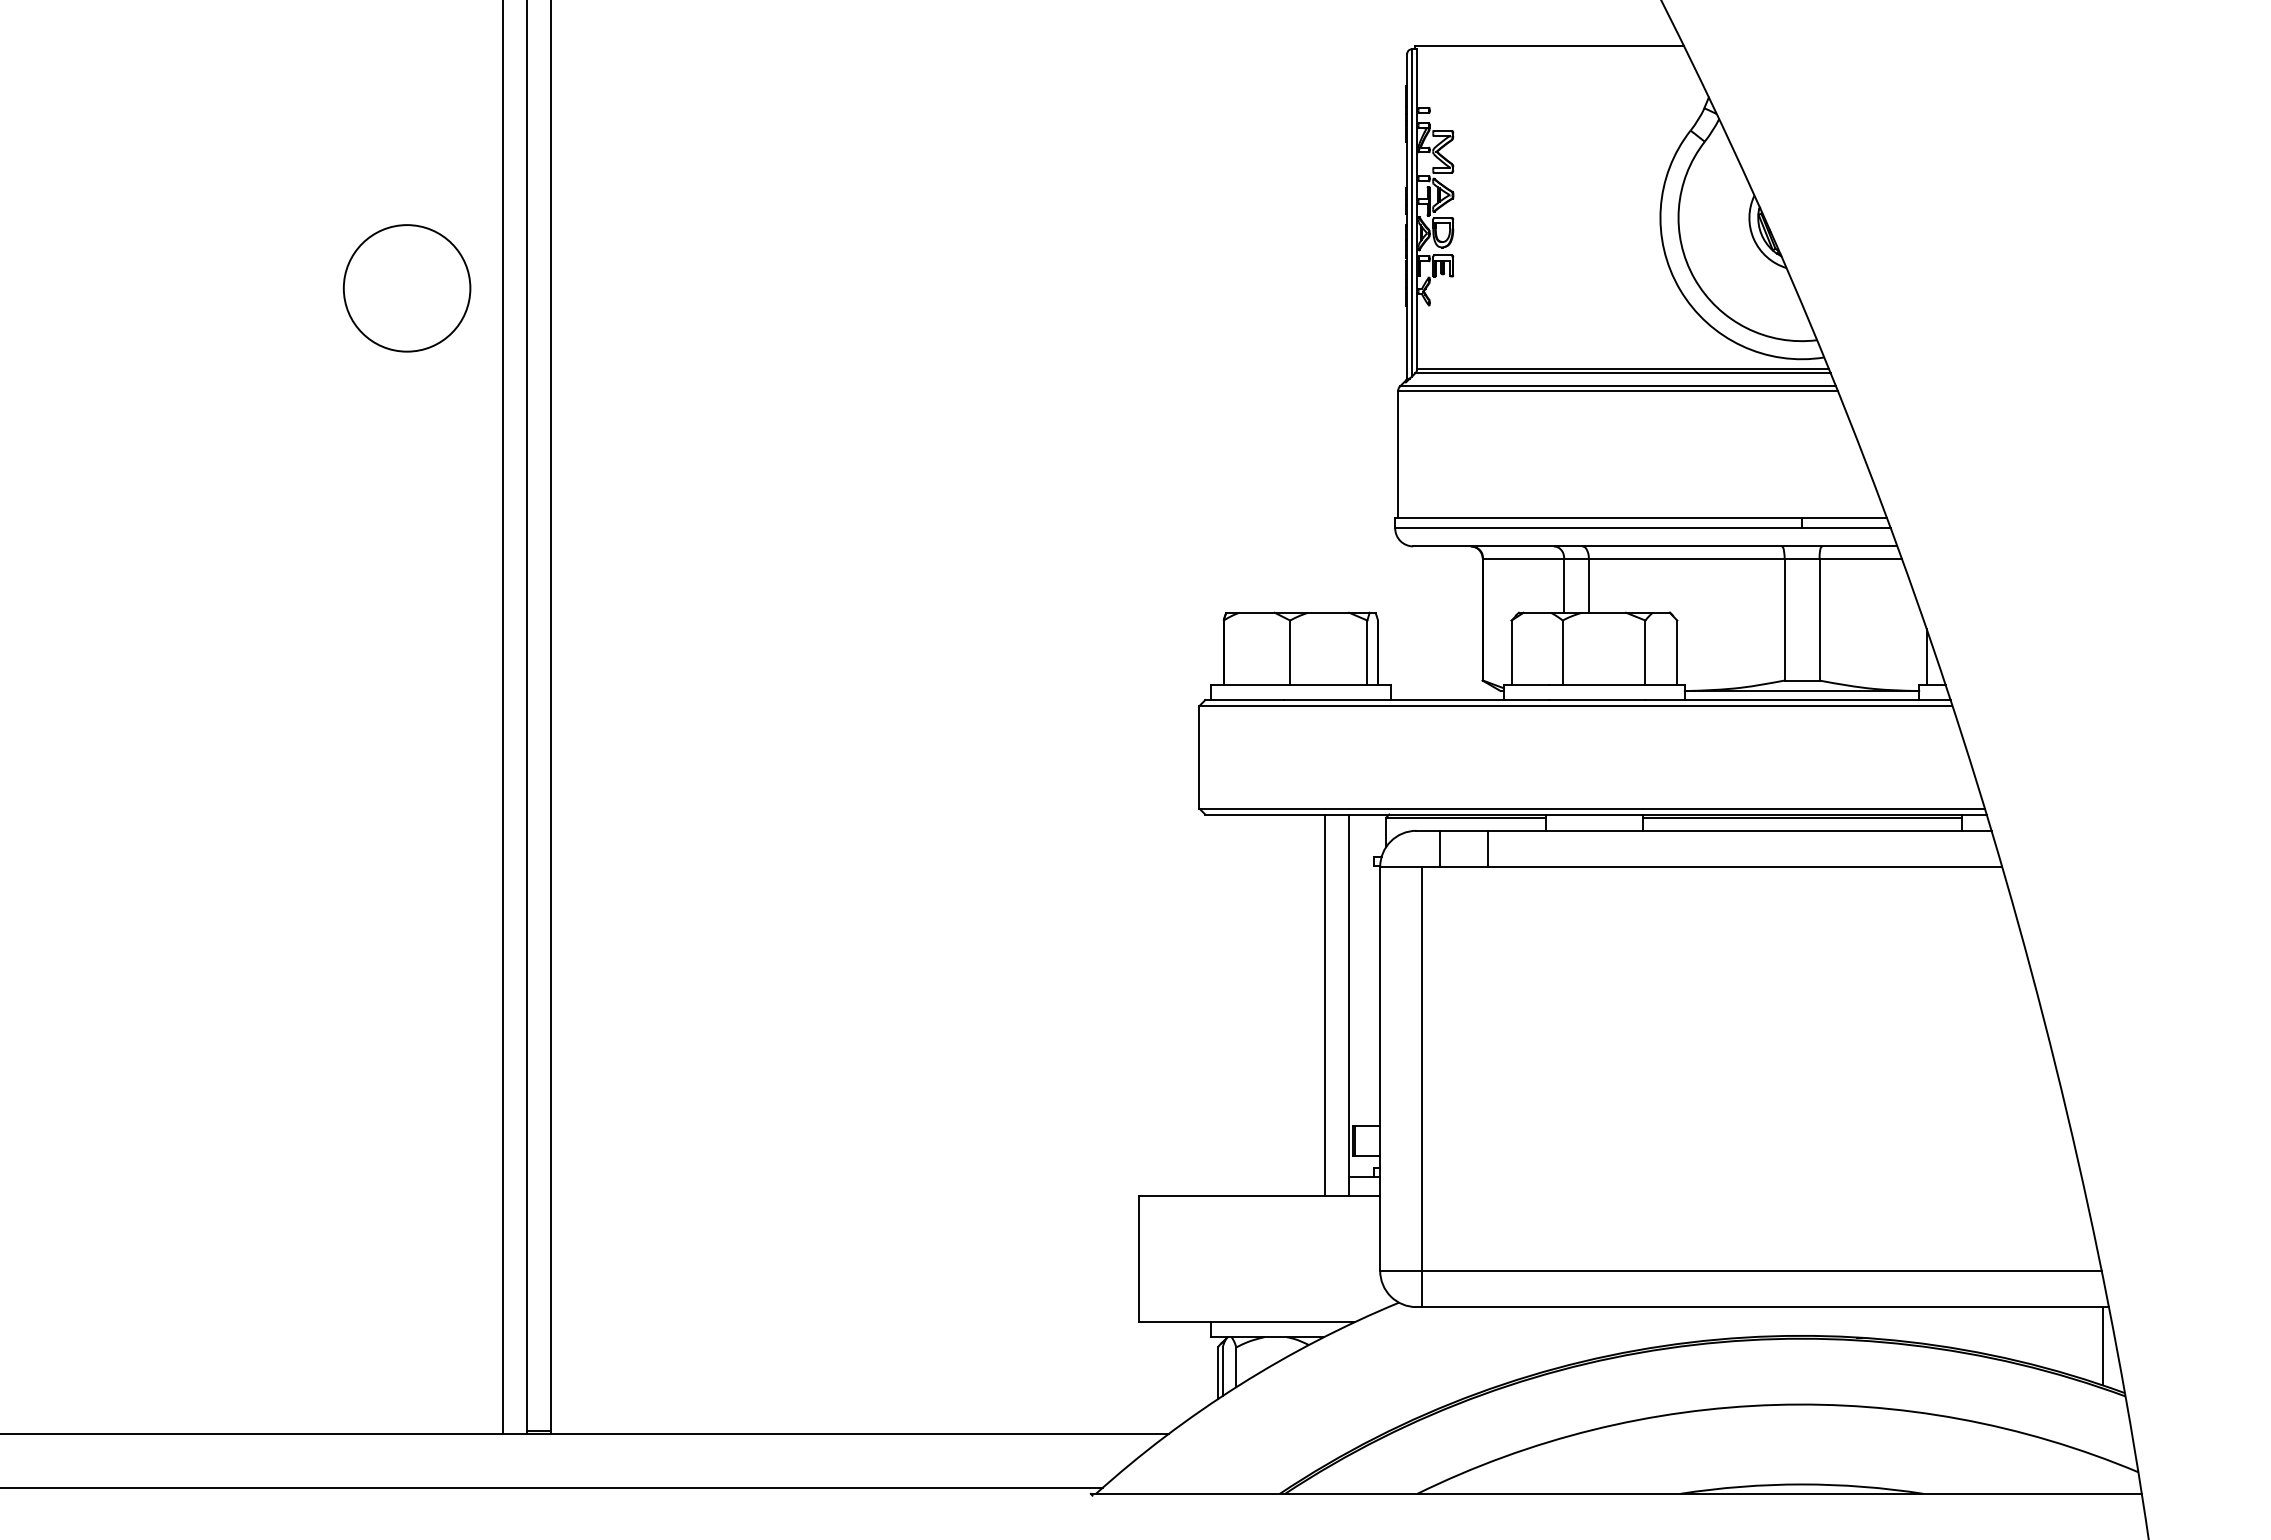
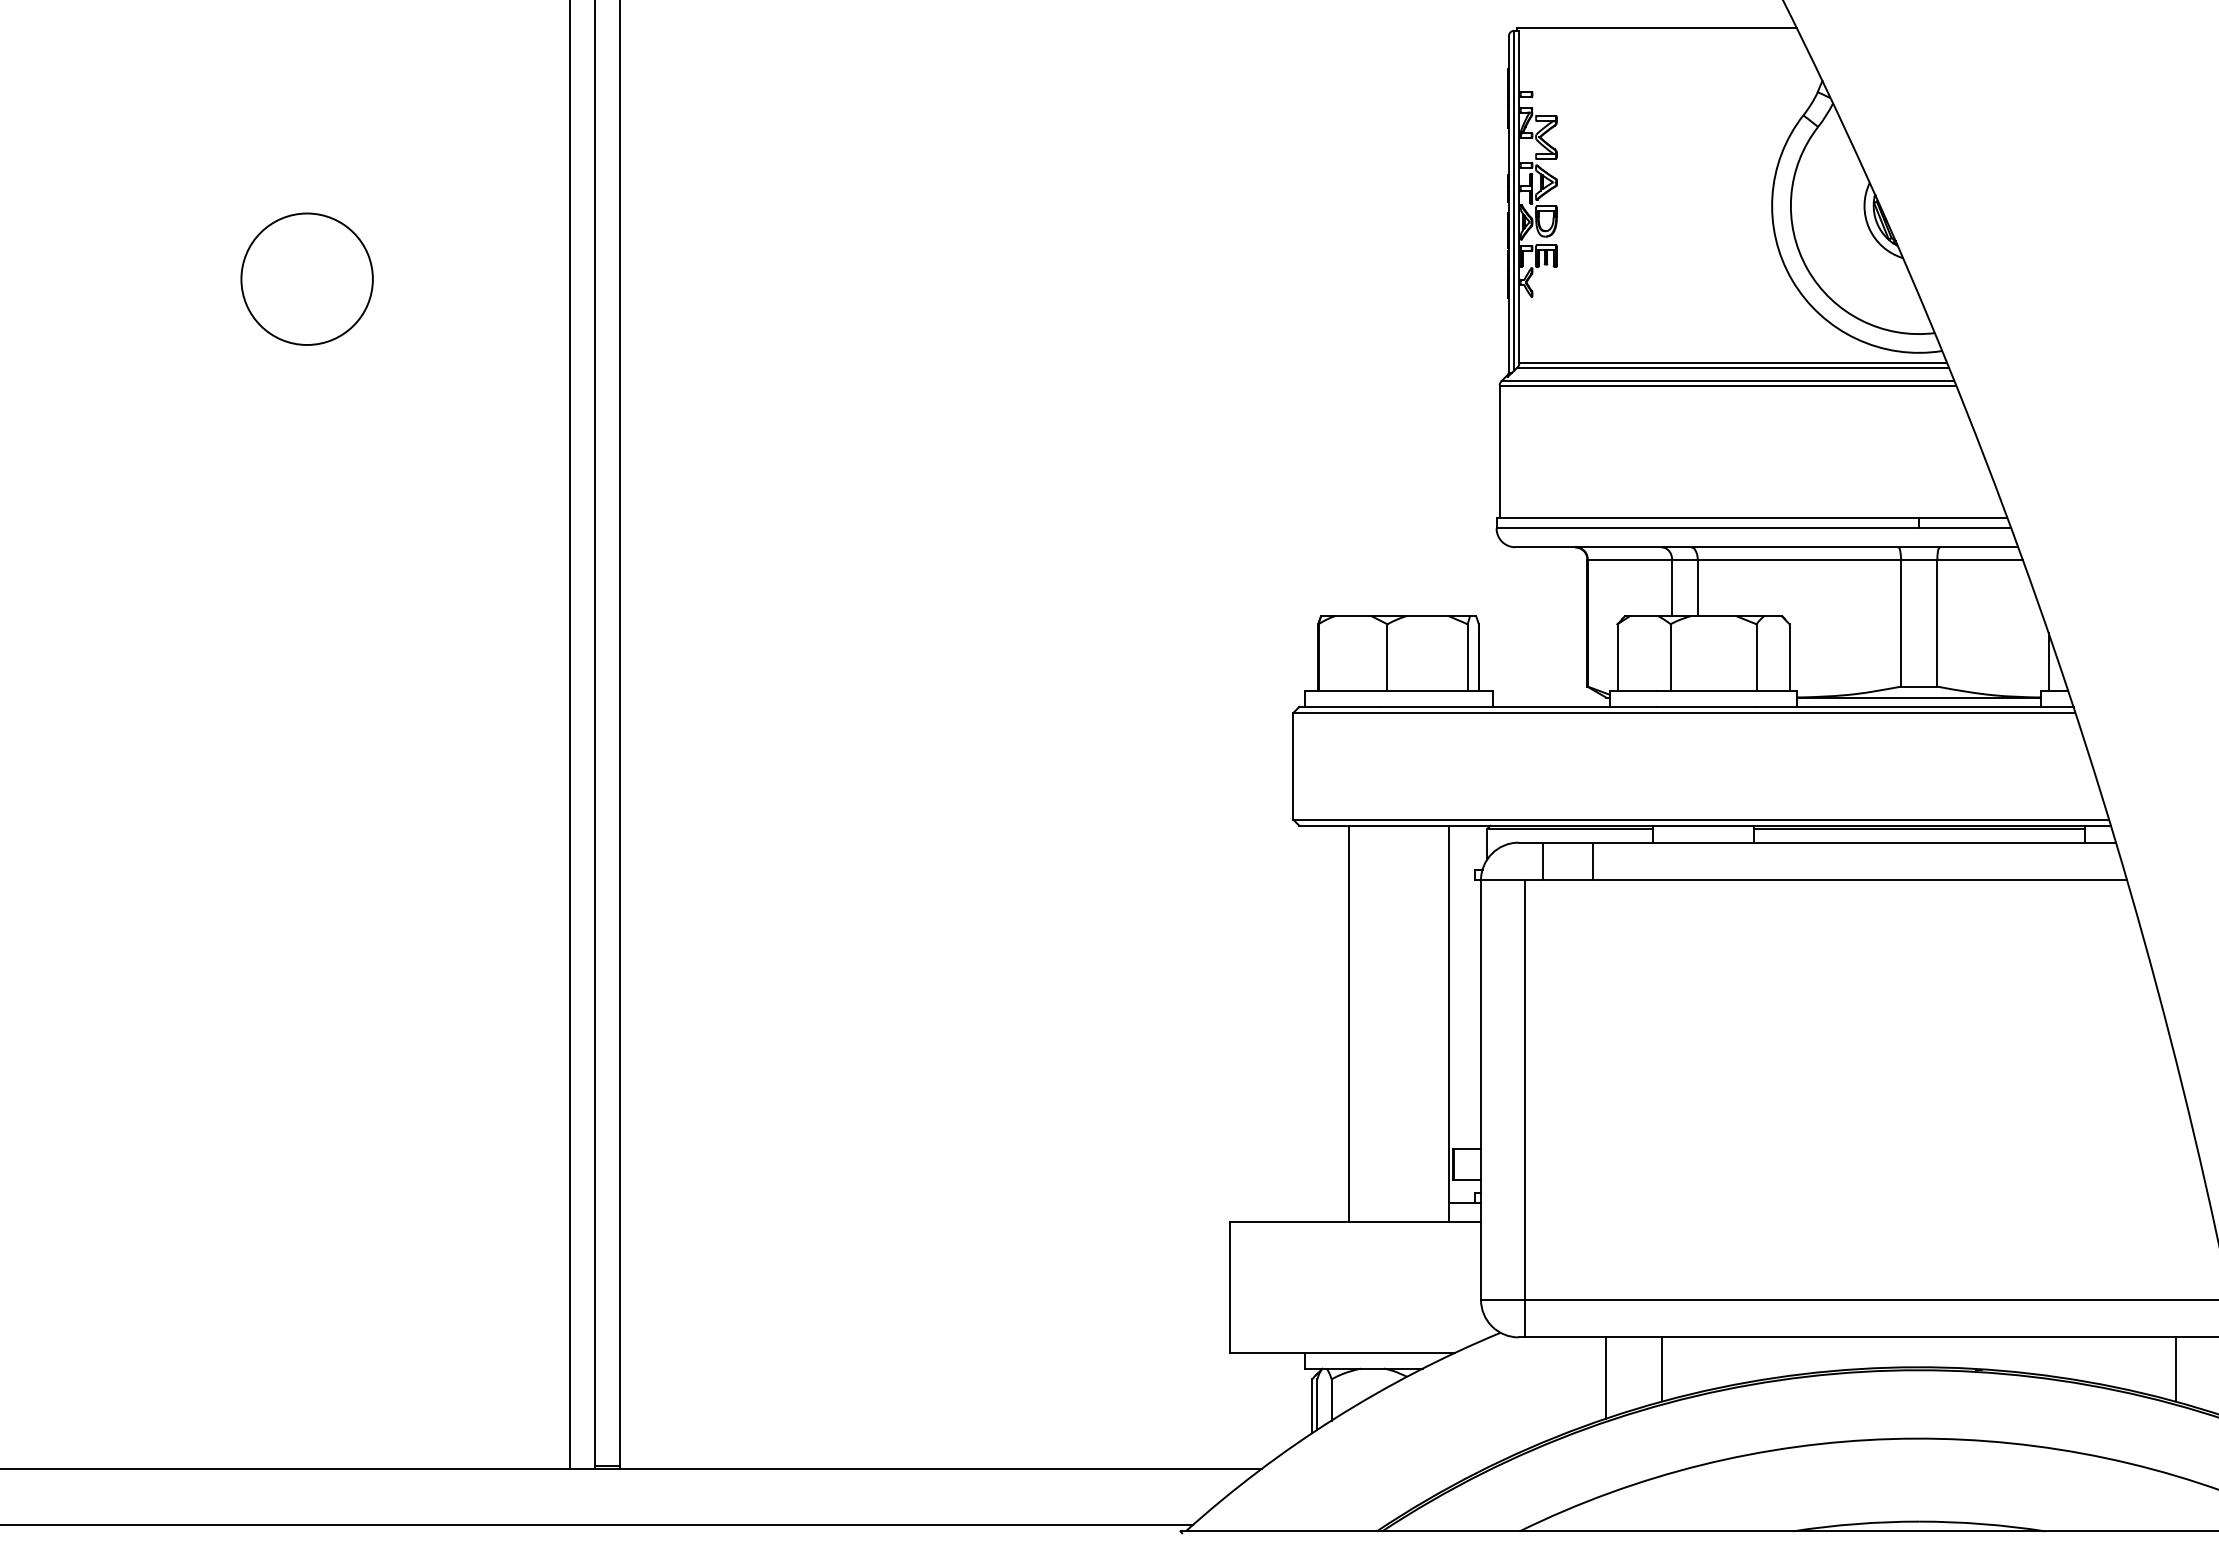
circle: (406, 288) -> (306, 279), moved
line: (1324, 1004) -> (1348, 1023), moved
line: (1554, 1337) -> (1662, 1368), added
line: (2049, 1337) -> (2176, 1368), added
line: (1500, 1346) -> (1605, 1378), added

